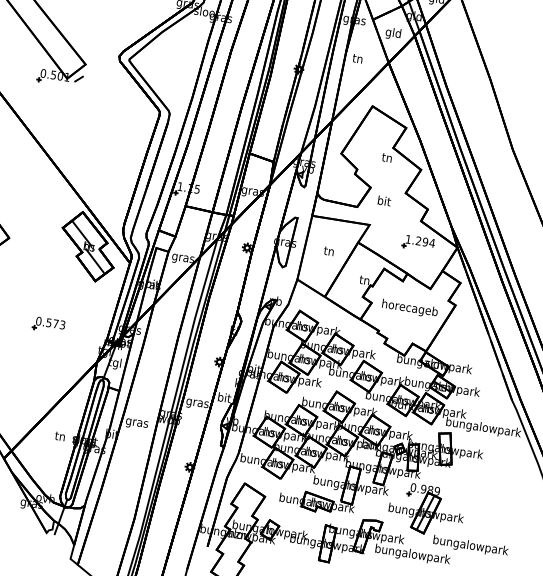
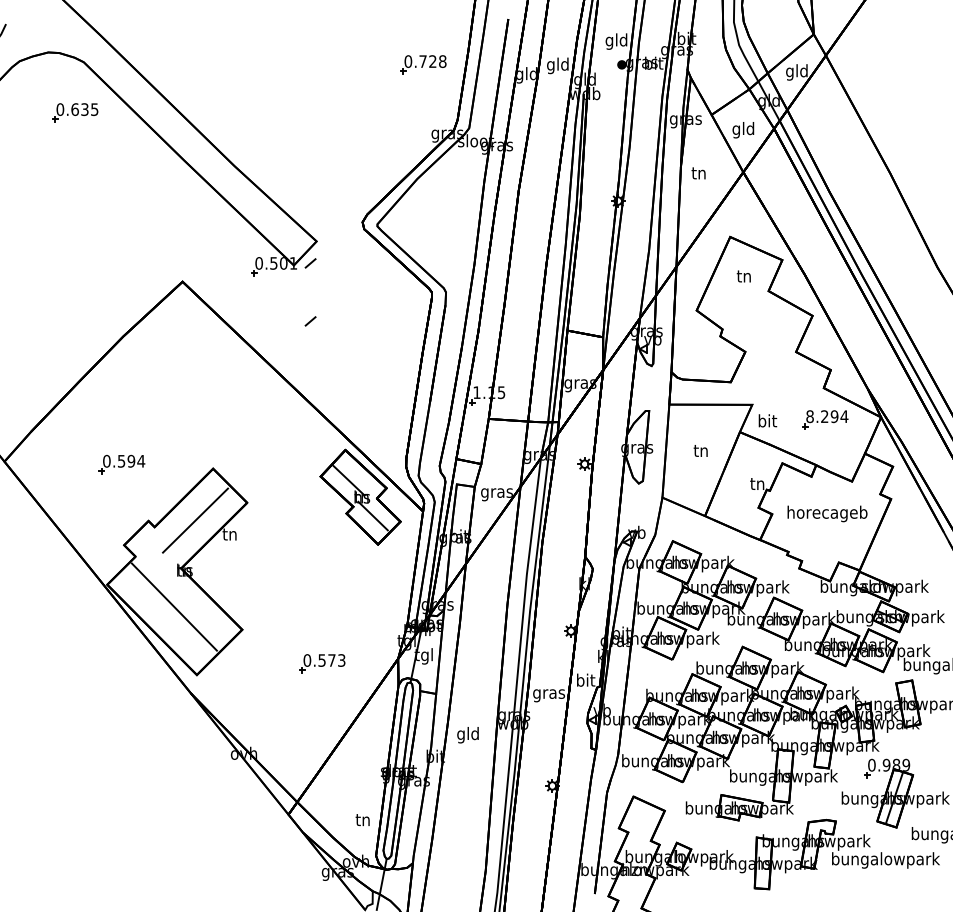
line: (72, 119) -> (310, 321), added
text: (386, 157) -> (743, 276), moved
text: (384, 200) -> (767, 420), moved
text: (408, 239) -> (809, 416), 1.294 -> 8.294
part: (48, 325) -> (322, 663), moved
text: (137, 423) -> (468, 735), gras -> gld
text: (60, 436) -> (362, 819), moved

